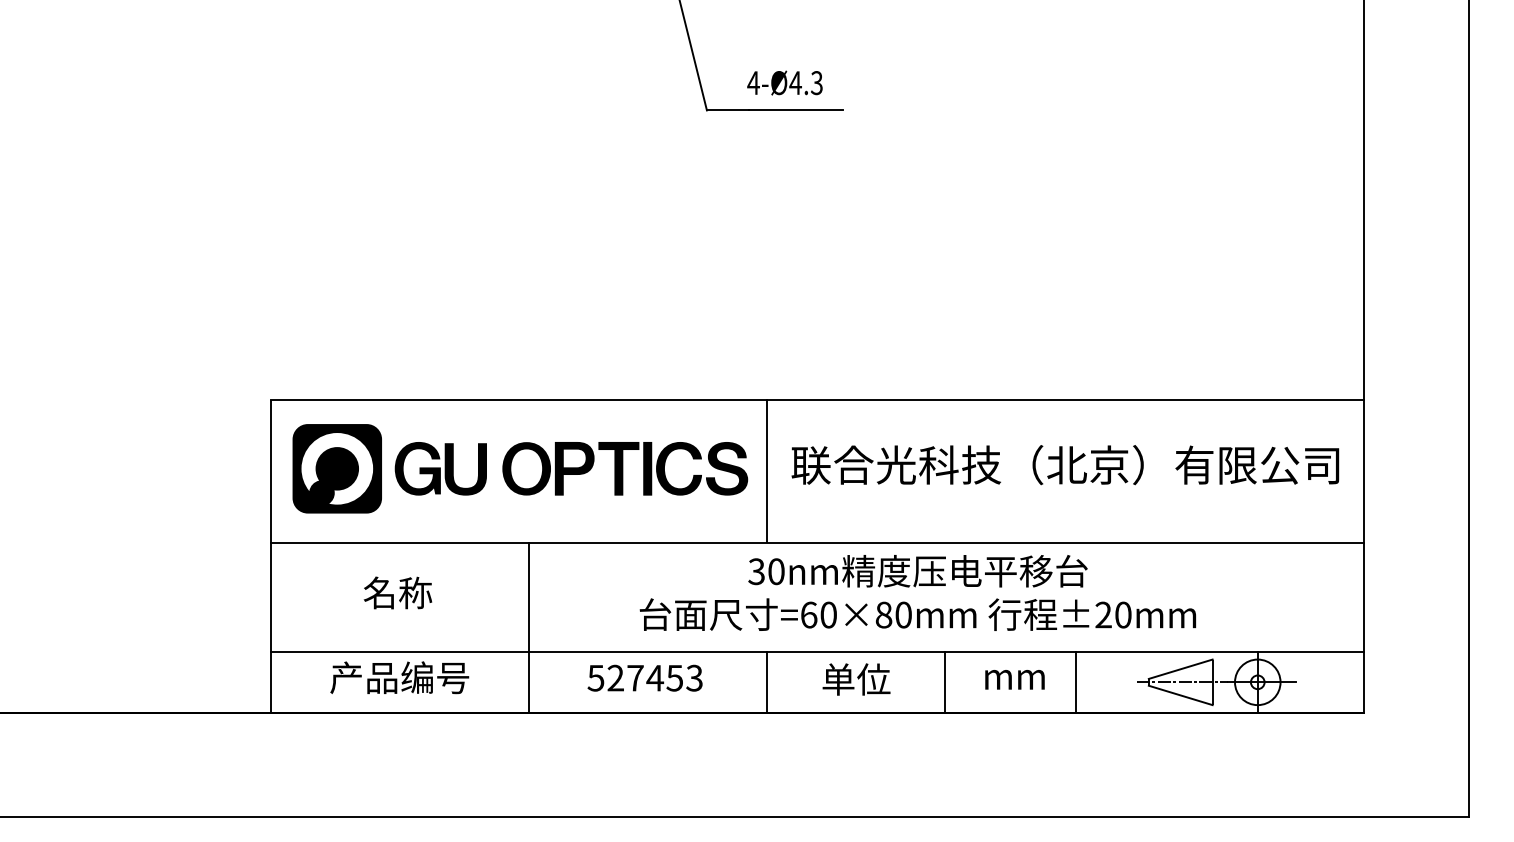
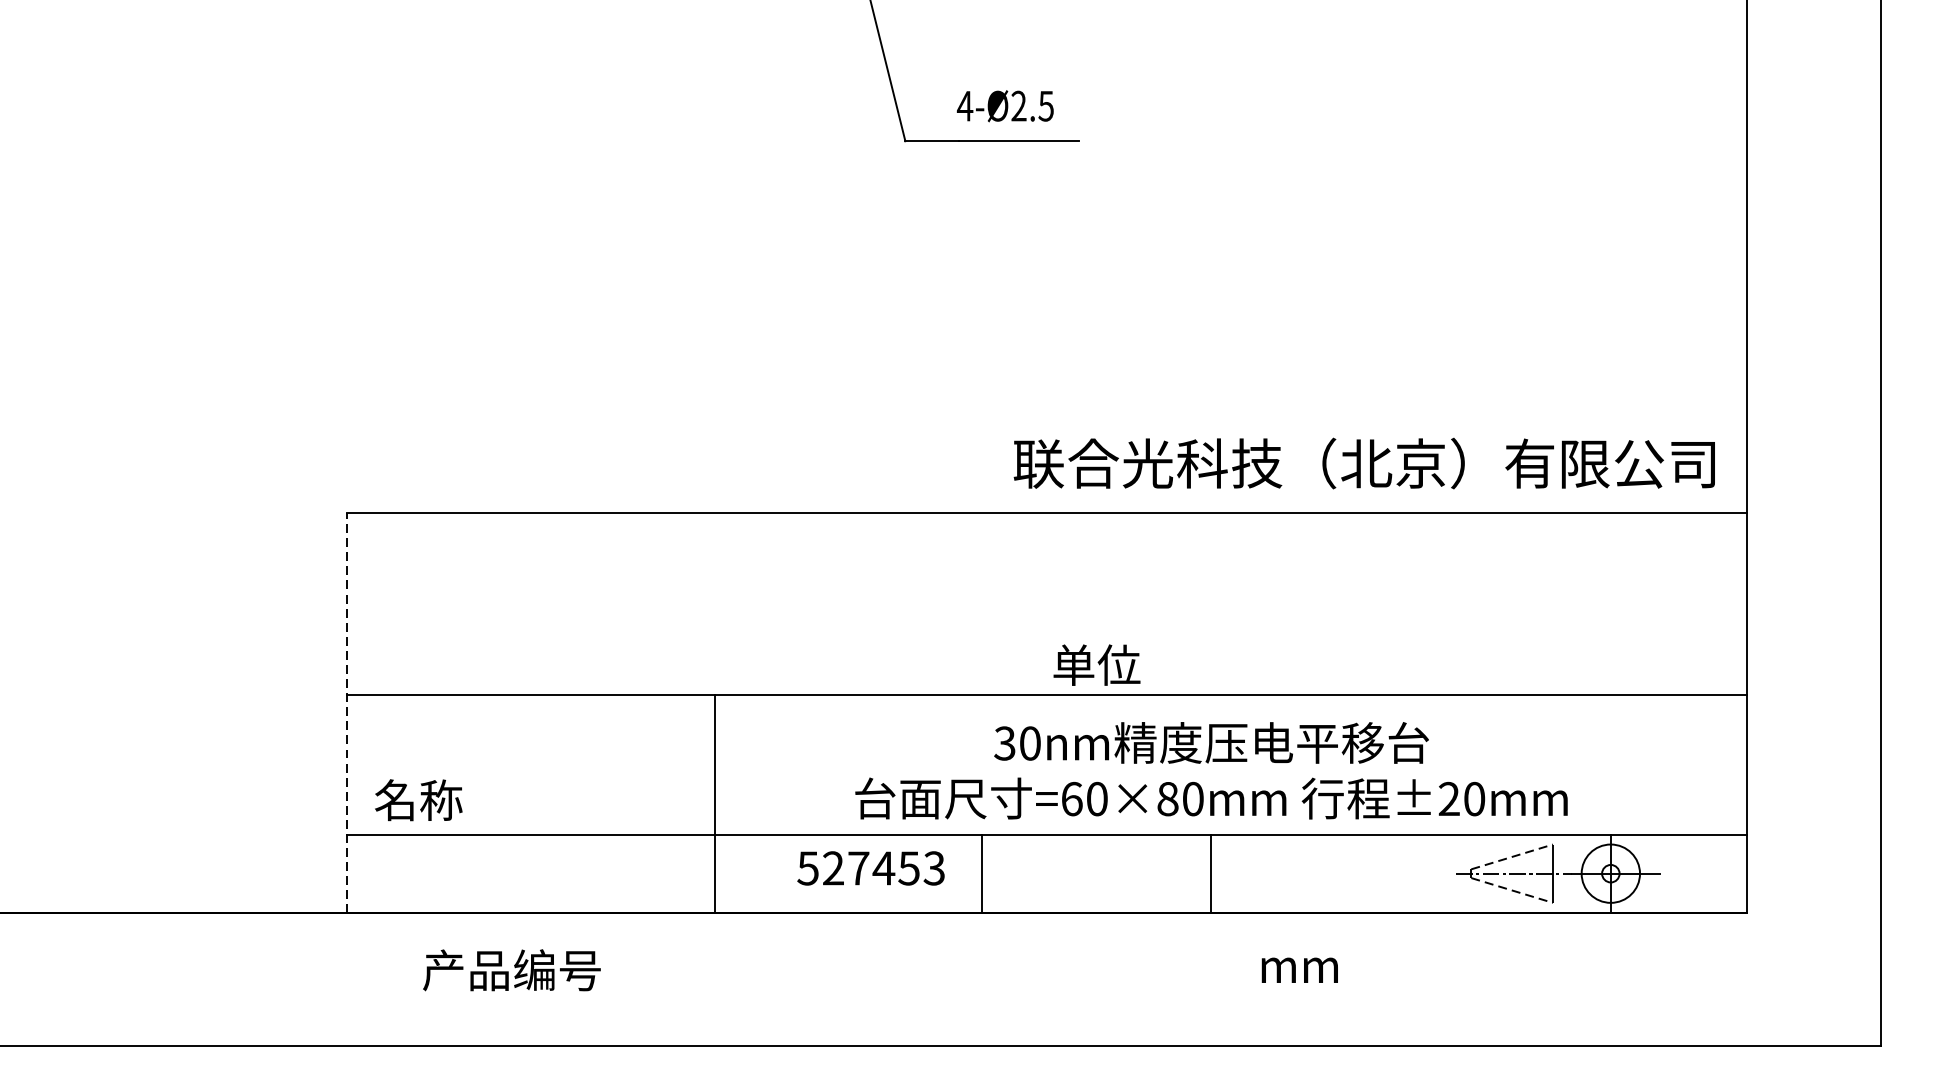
text: (805, 82) -> (1031, 105), 4-Ø4.3 -> 4-Ø2.5
text: (1065, 465) -> (1364, 464), moved
part: (520, 468) -> (666, 599), removed
line: (767, 470) -> (982, 602), removed
line: (271, 556) -> (347, 712), solid -> dashed
text: (397, 592) -> (418, 799), moved
text: (917, 592) -> (1210, 770), moved
line: (528, 627) -> (714, 803), moved
line: (1181, 669) -> (1513, 857), solid -> dashed
text: (399, 677) -> (511, 969), moved
text: (644, 677) -> (870, 867), moved
text: (856, 679) -> (1096, 665), moved
text: (1014, 679) -> (1299, 969), moved
line: (1076, 681) -> (1378, 872), removed
line: (1181, 695) -> (1513, 890), solid -> dashed

